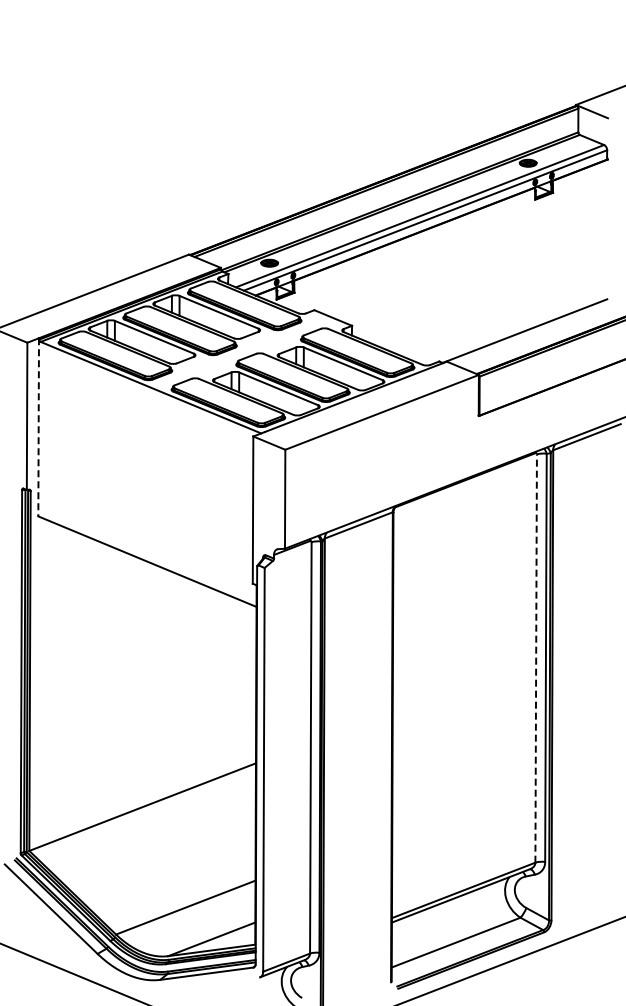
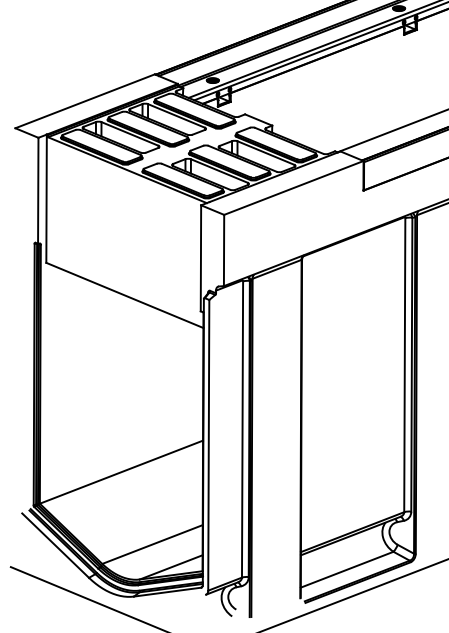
line: (38, 427) -> (46, 198), dashed -> solid
line: (536, 658) -> (405, 365), dashed -> solid

